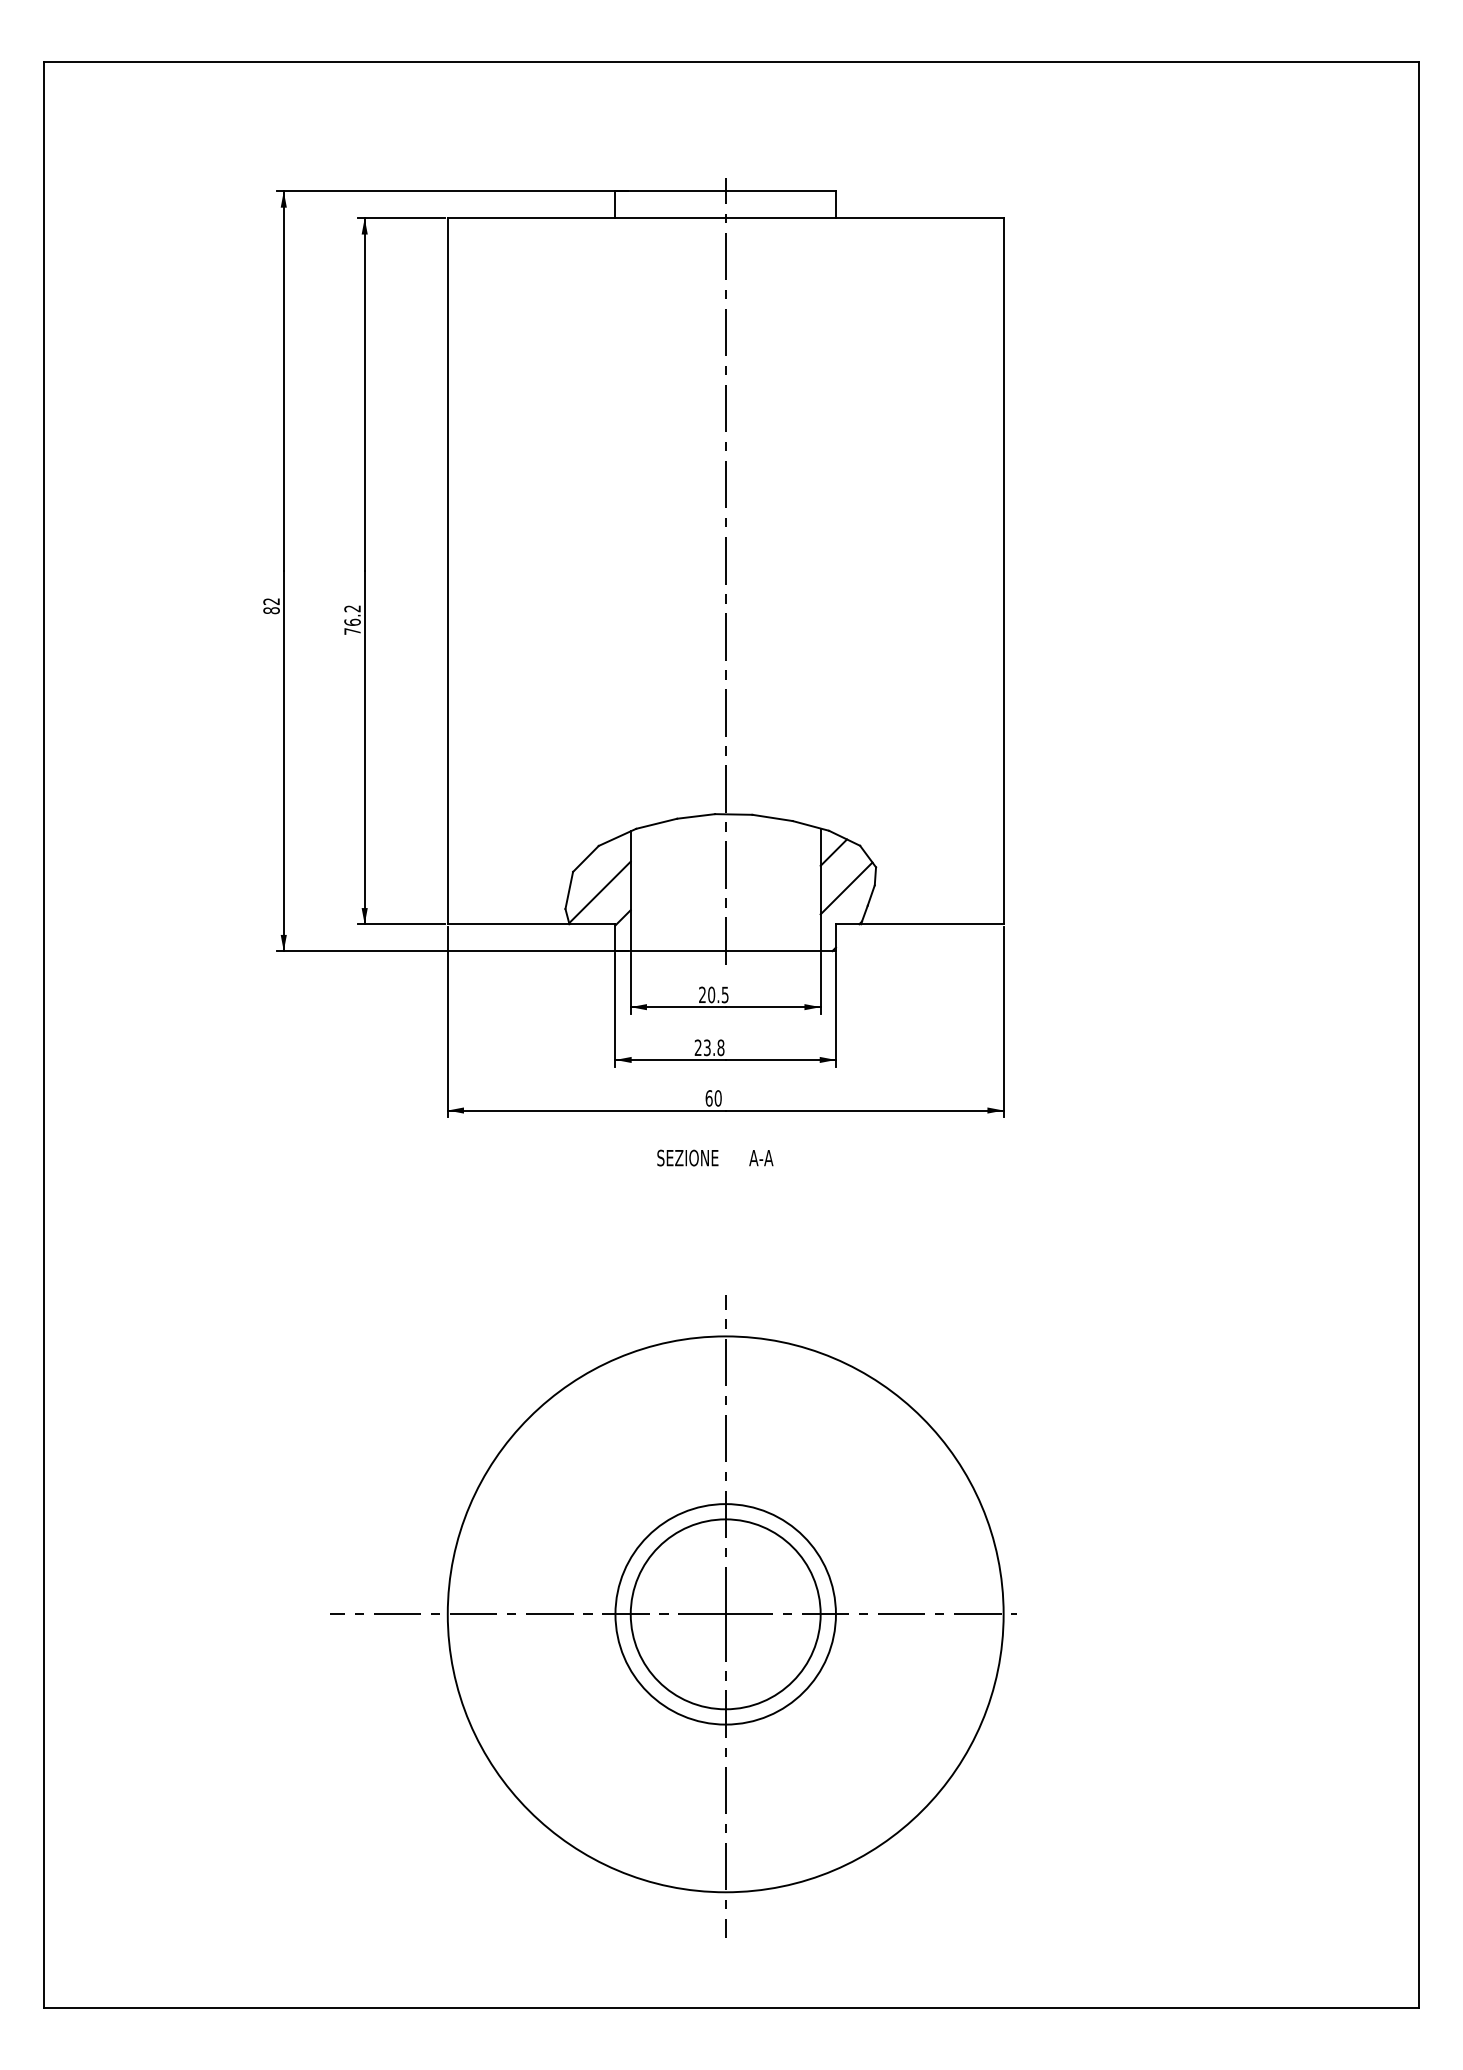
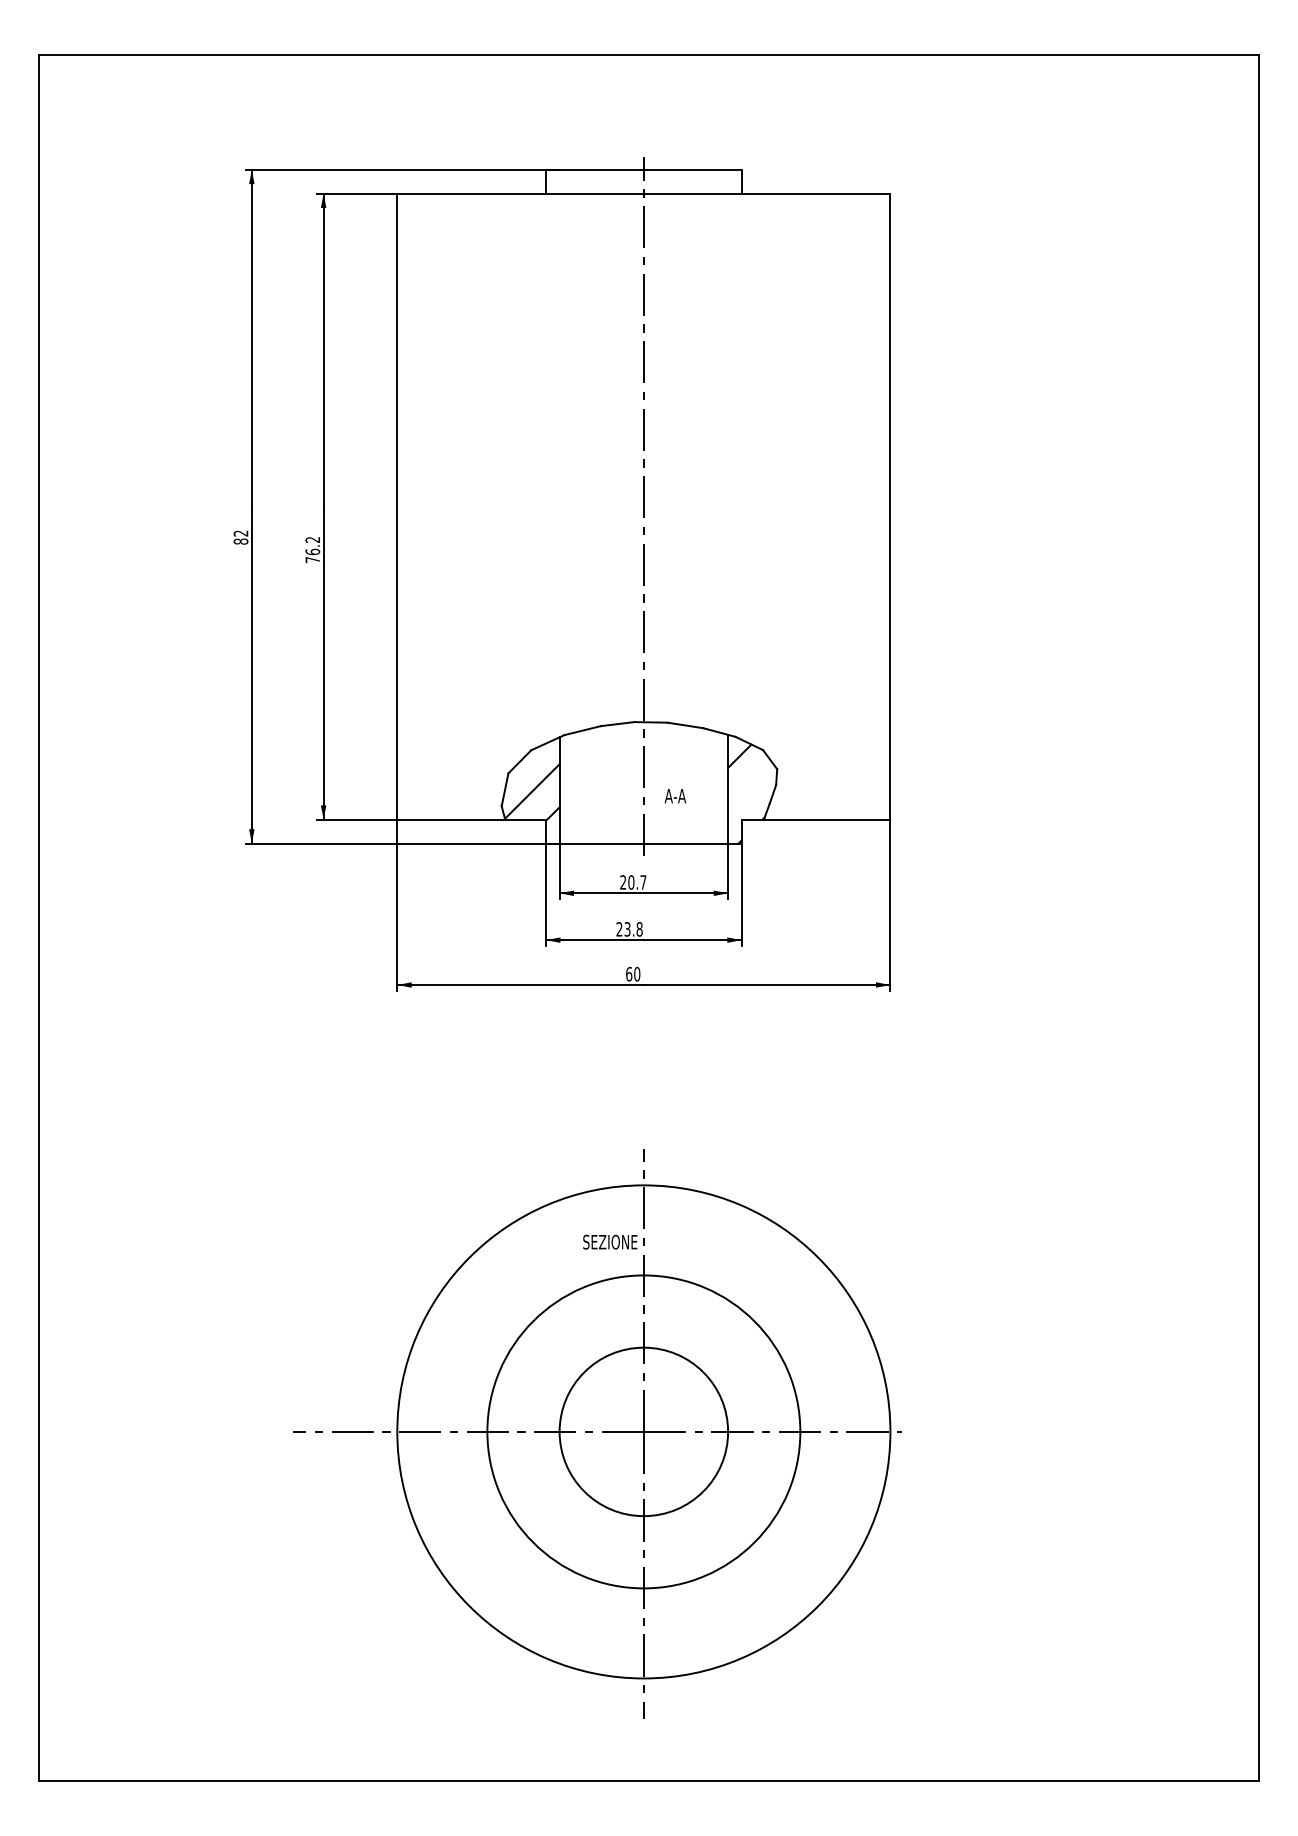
line: (847, 887) -> (751, 787), removed
text: (725, 994) -> (643, 882), 20.5 -> 20.7
text: (688, 1157) -> (610, 1241), moved
text: (760, 1158) -> (674, 796), moved
circle: (725, 1613) -> (643, 1431), size x1.6

